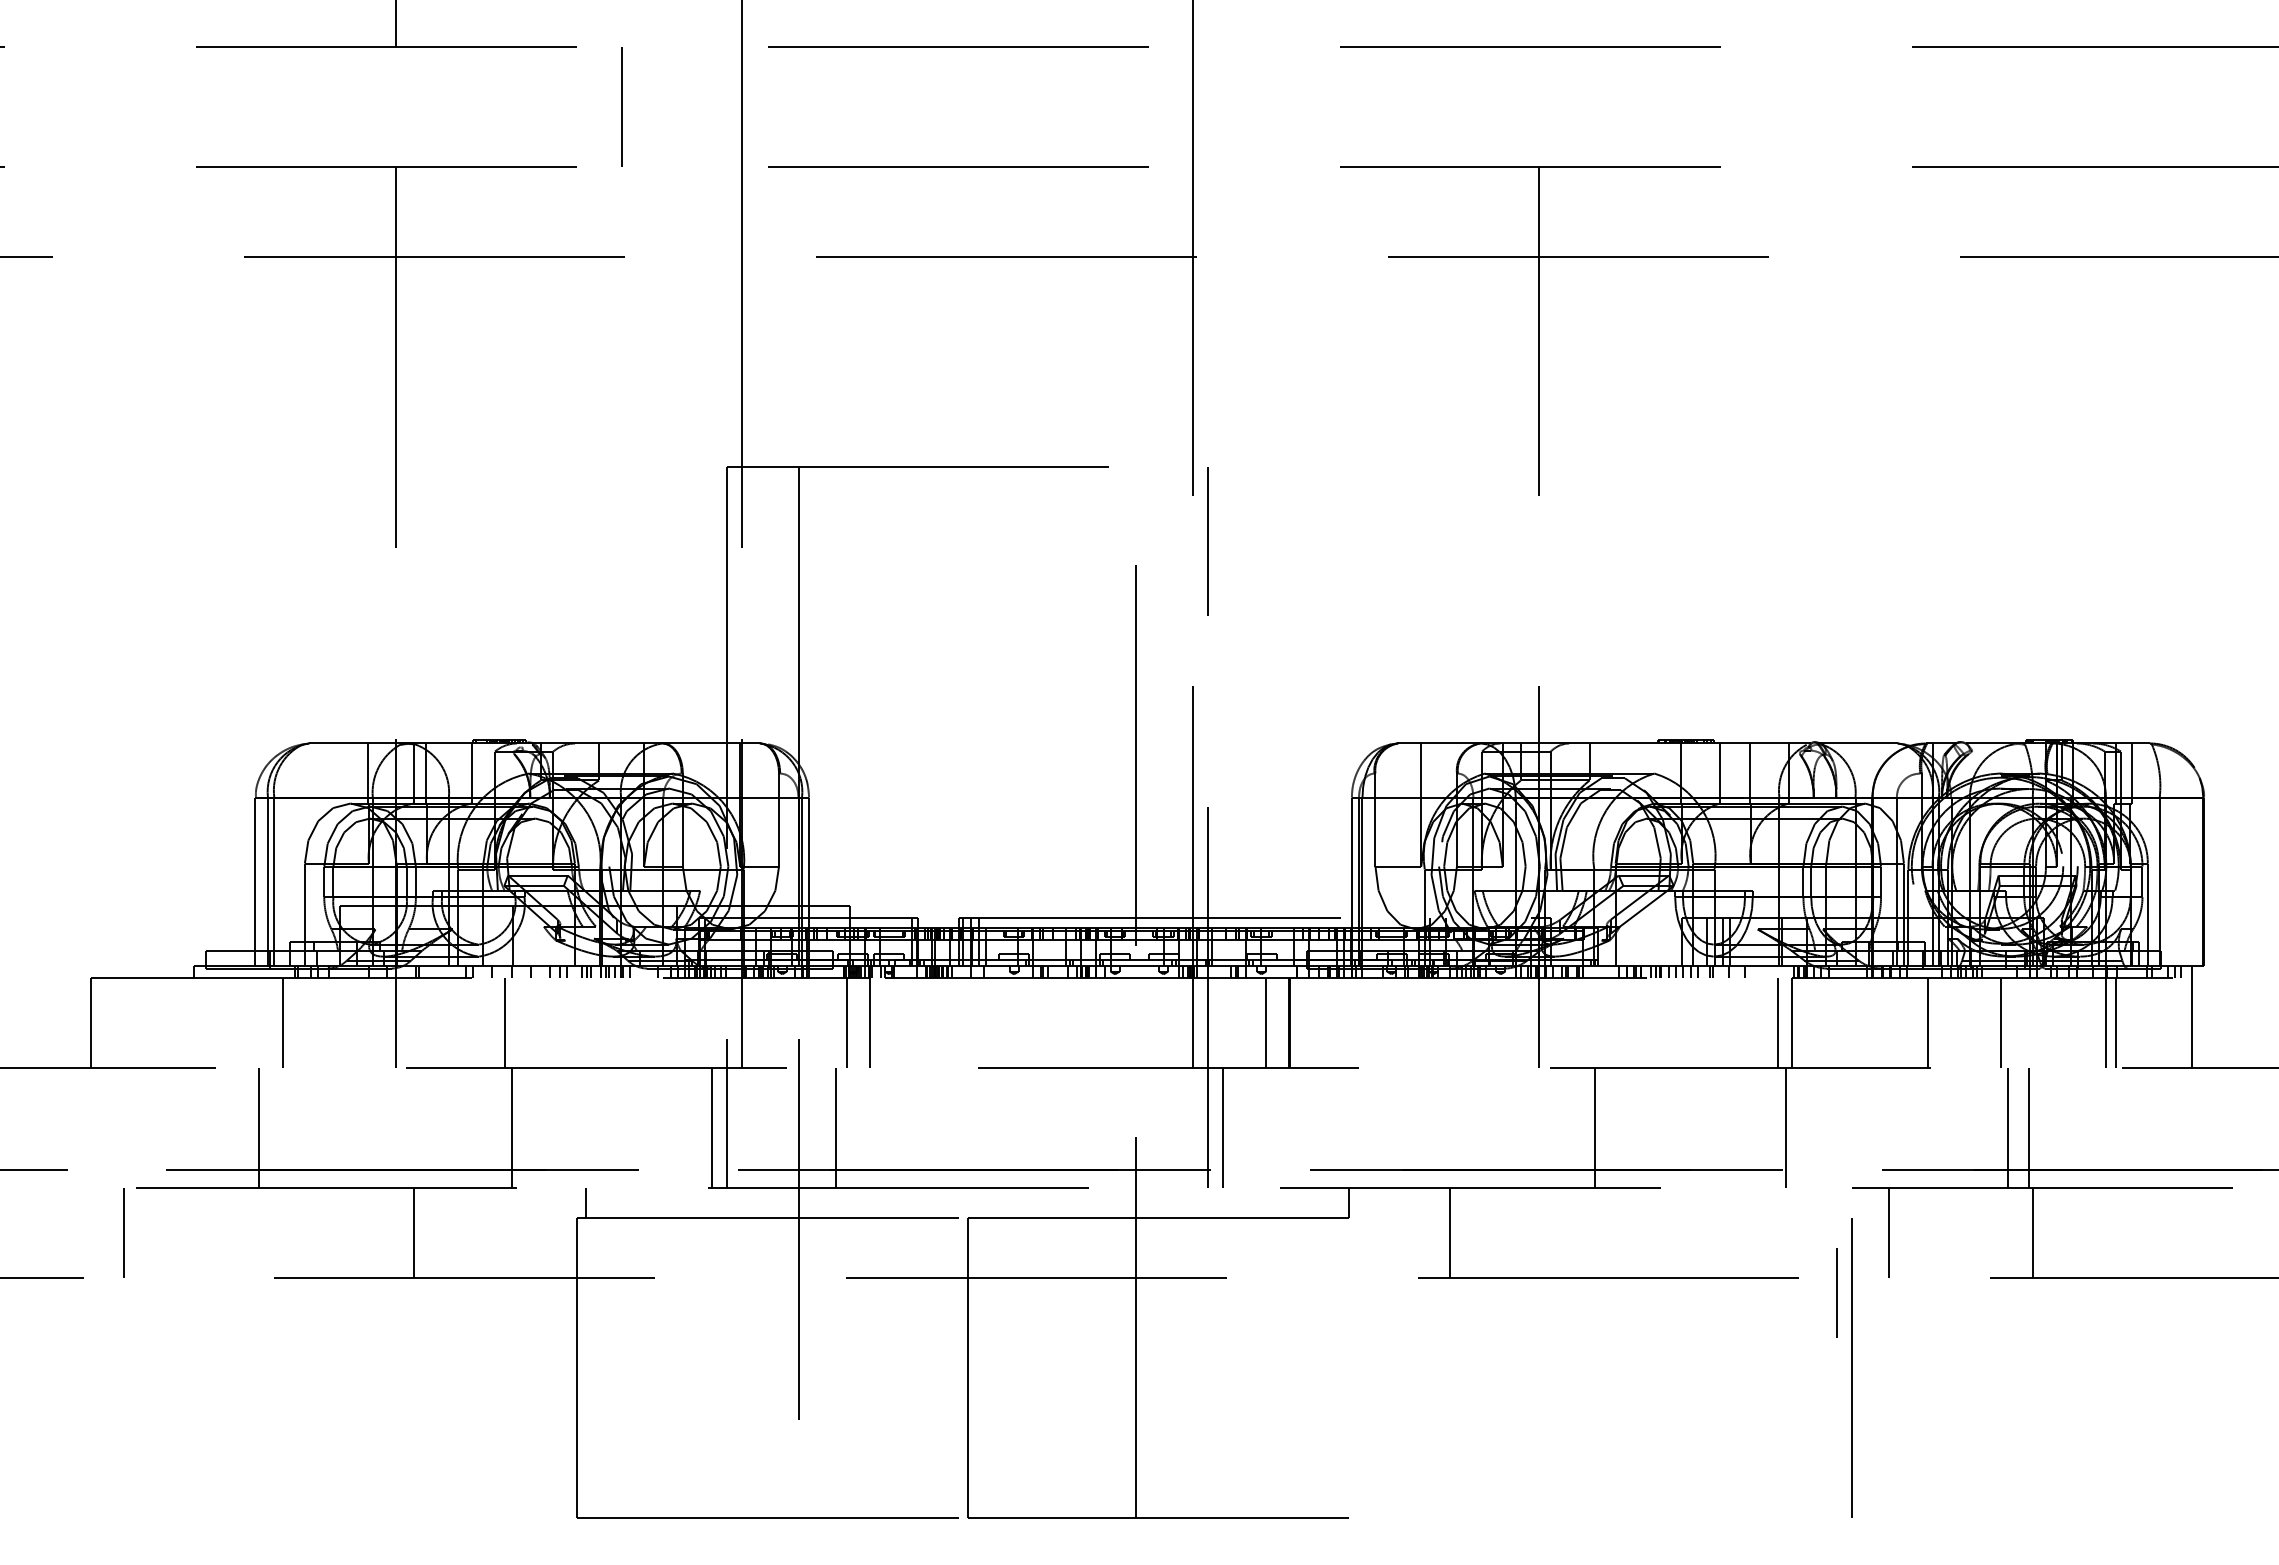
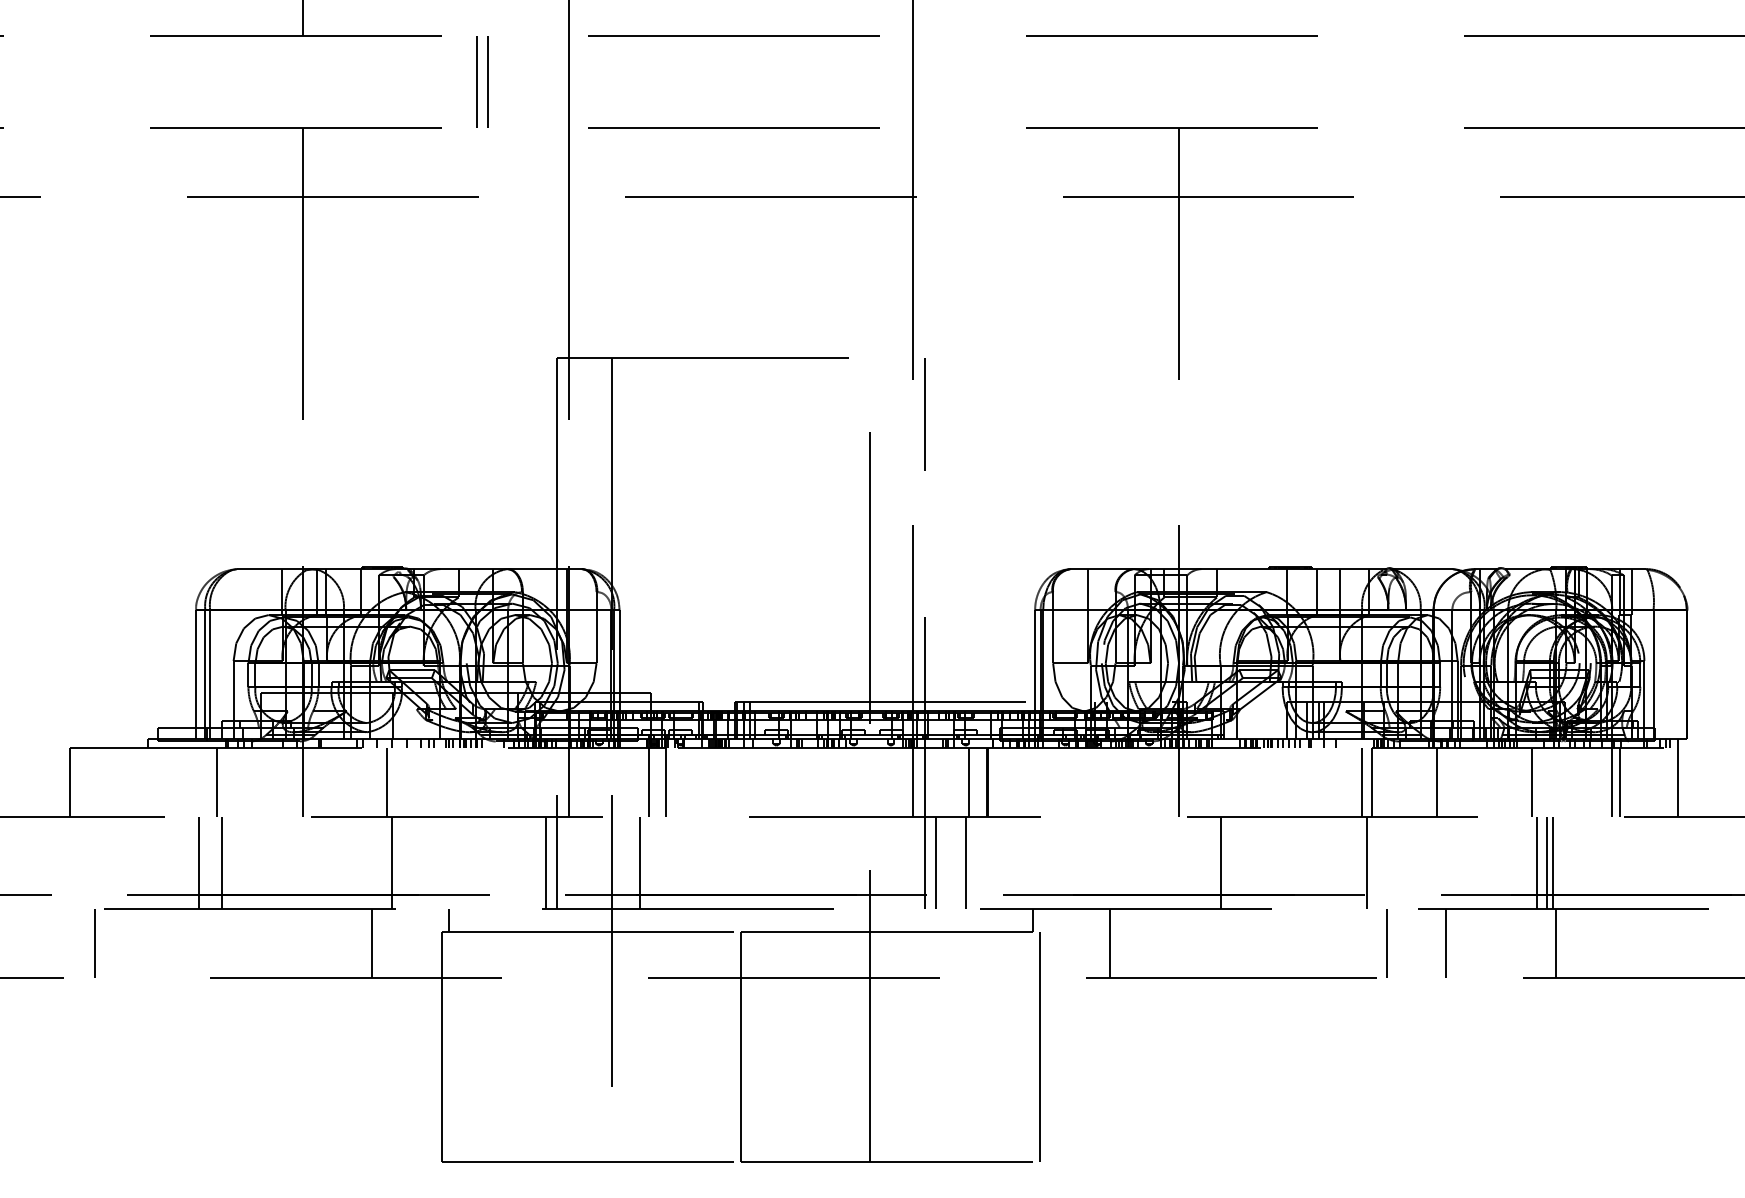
line: (637, 107) -> (488, 82), added
line: (1927, 1022) -> (1436, 782), moved
line: (289, 1127) -> (221, 863), added
line: (1261, 1127) -> (965, 863), added
line: (2020, 1127) -> (1546, 863), added
line: (414, 1232) -> (371, 943), moved
line: (1836, 1292) -> (1386, 943), moved
line: (1851, 1367) -> (1039, 1046), moved

